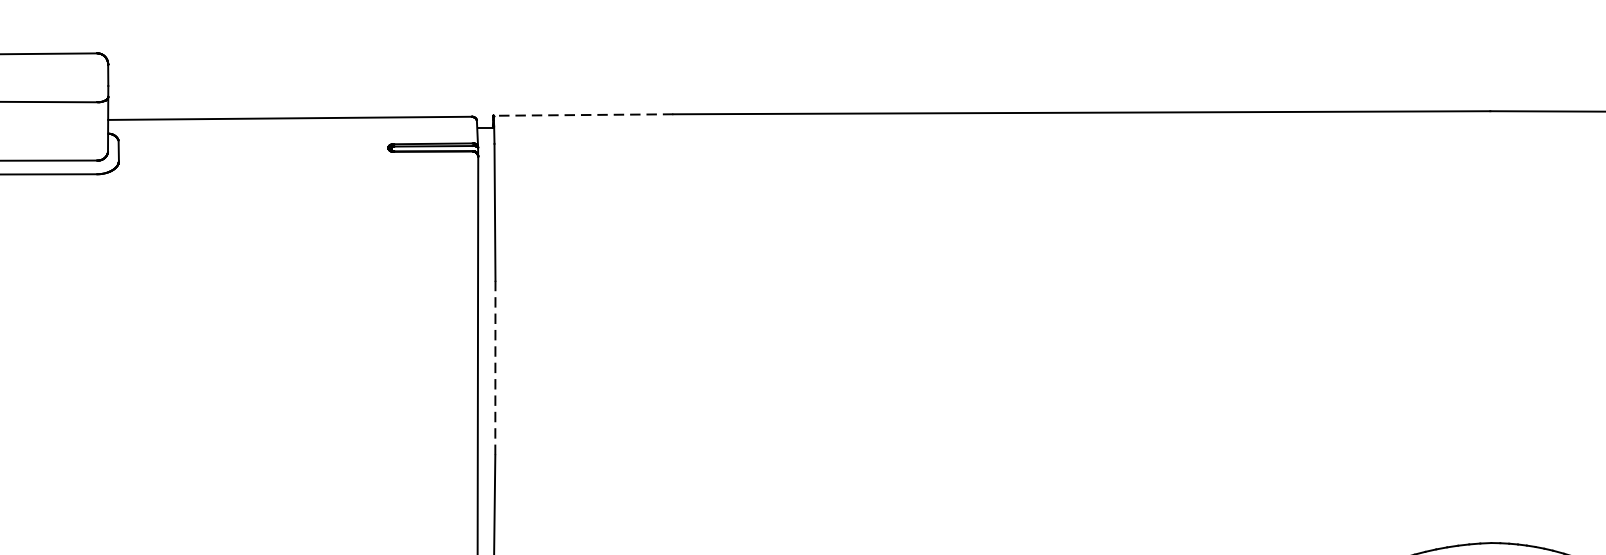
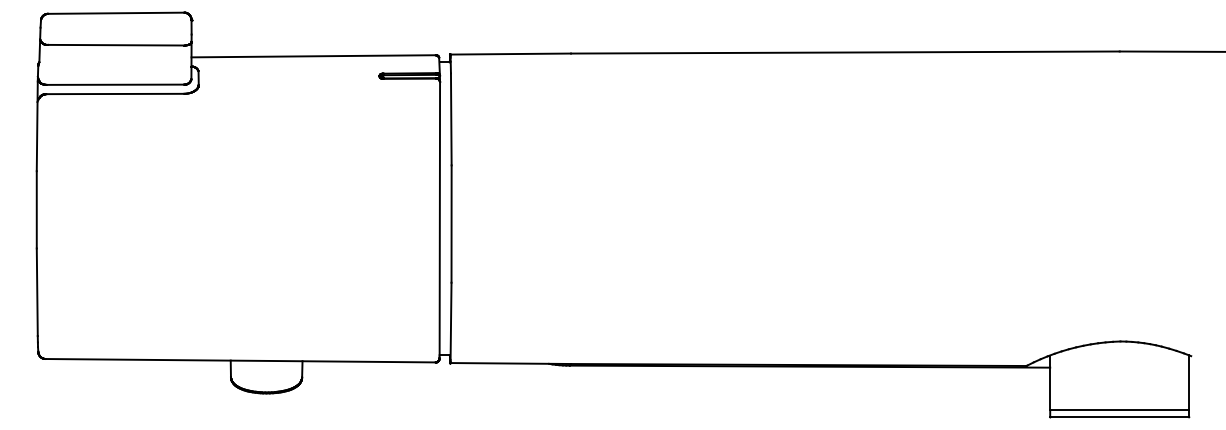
line: (583, 115) -> (510, 54), dashed -> solid
line: (495, 368) -> (451, 224), dashed -> solid

